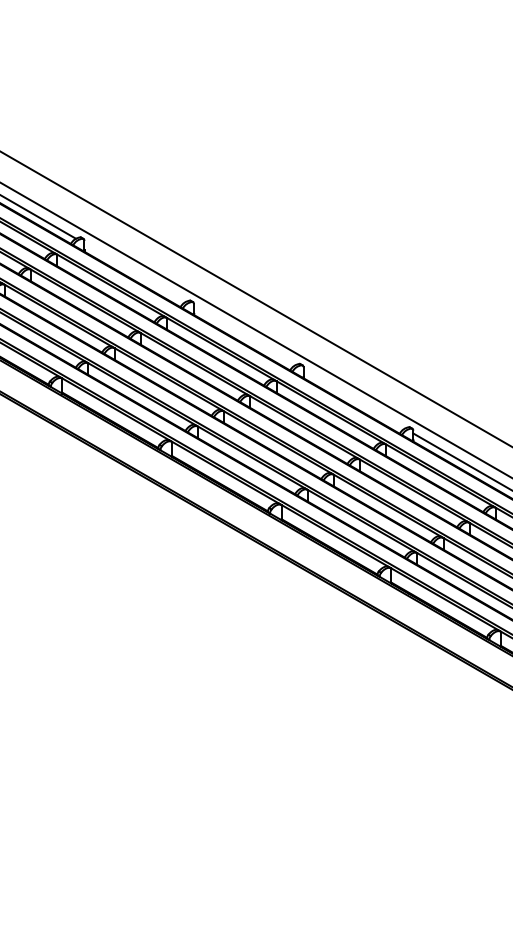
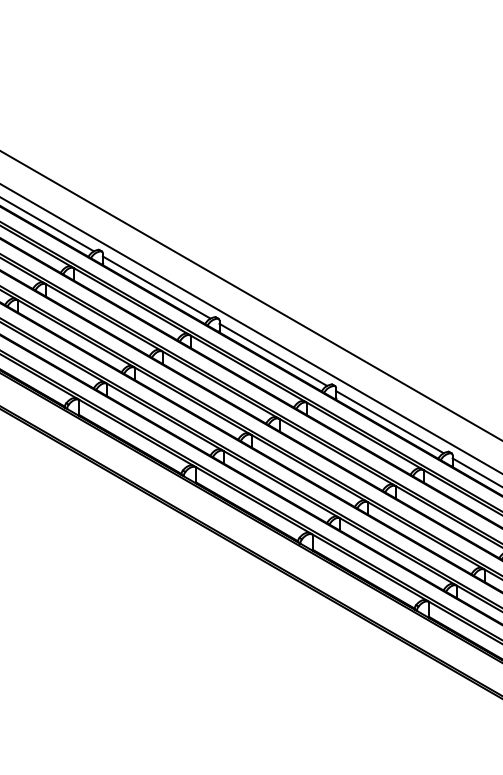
line: (134, 272) -> (156, 287), added
line: (244, 335) -> (273, 354), added
line: (353, 399) -> (389, 422), added

